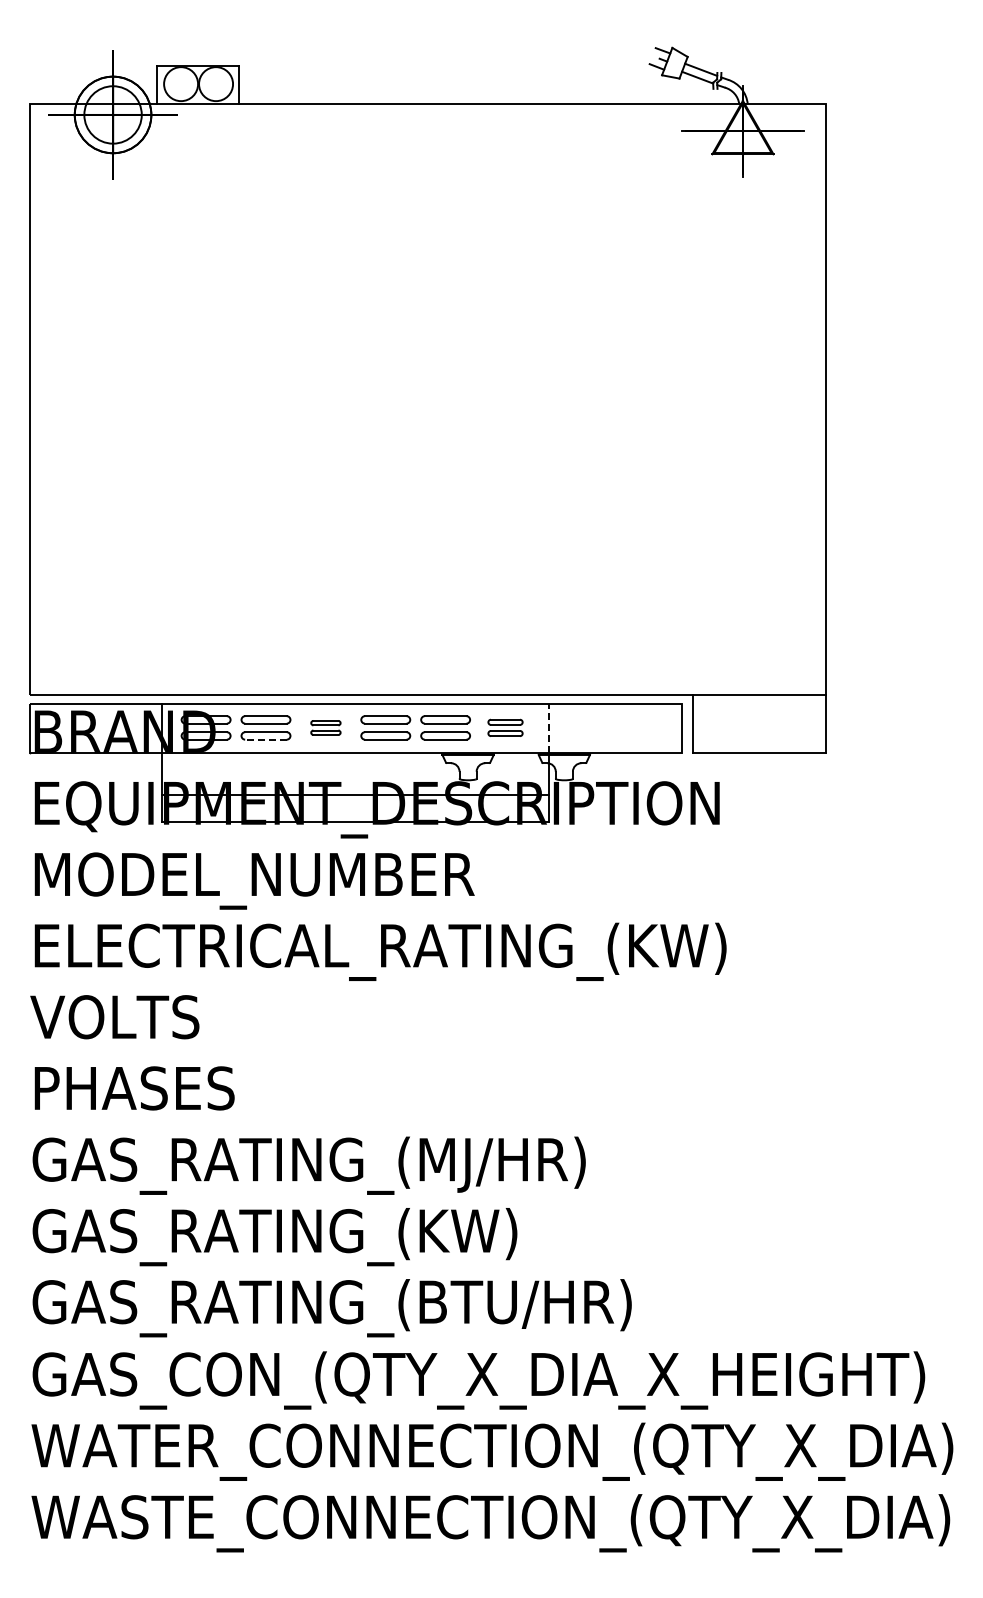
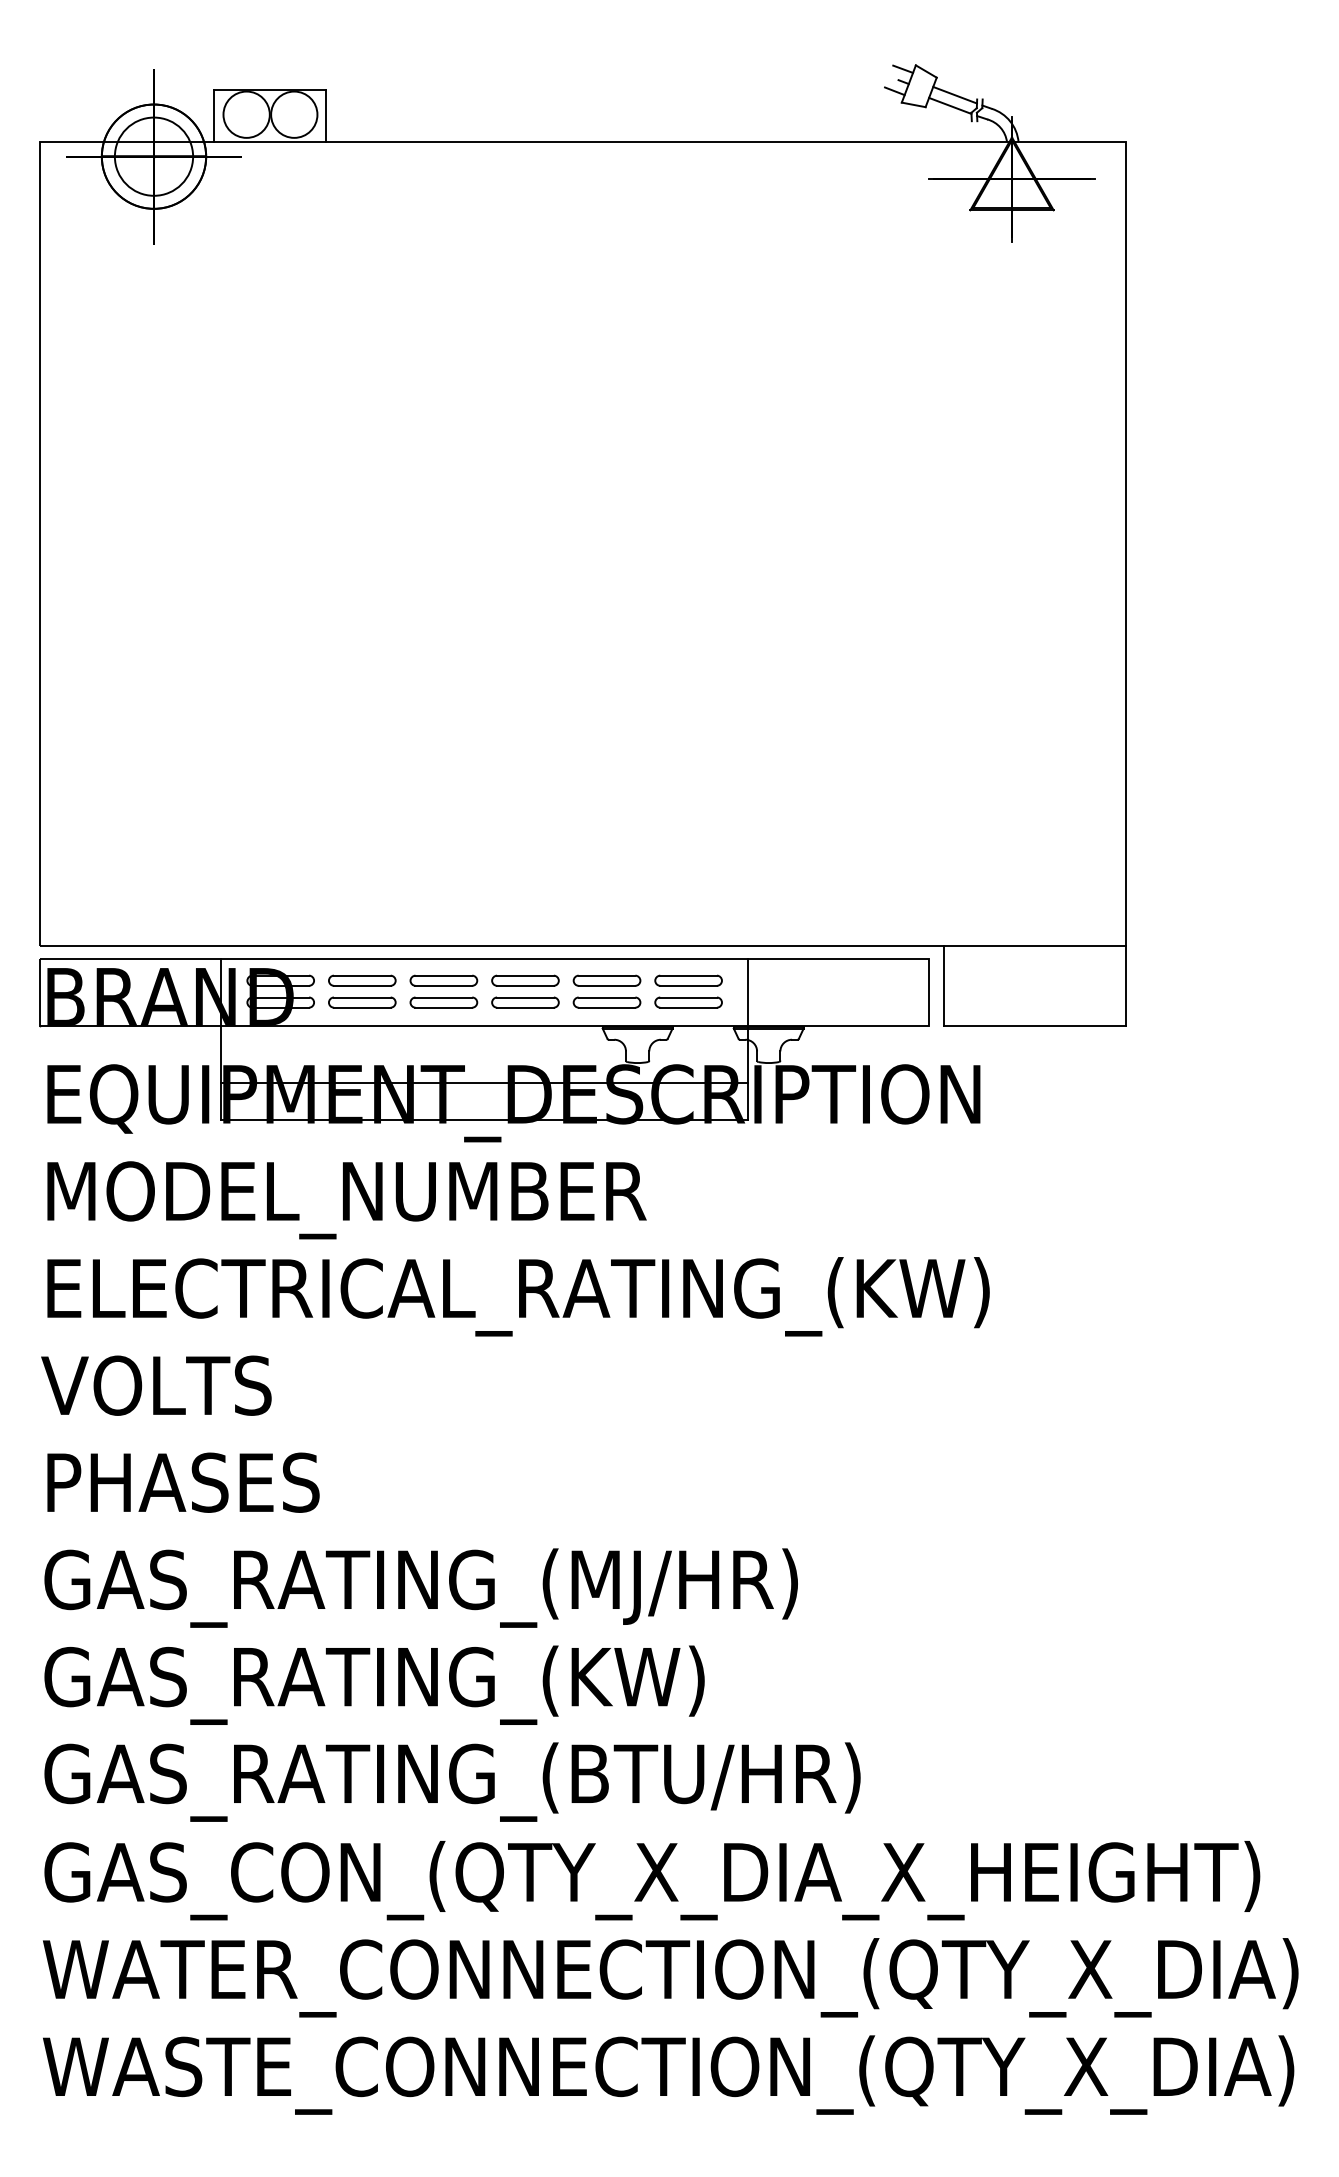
part: (325, 727) -> (443, 991), size x1.67
part: (505, 727) -> (688, 991), size x1.43
line: (549, 728) -> (748, 992), dashed -> solid
line: (266, 739) -> (363, 1007), dashed -> solid

